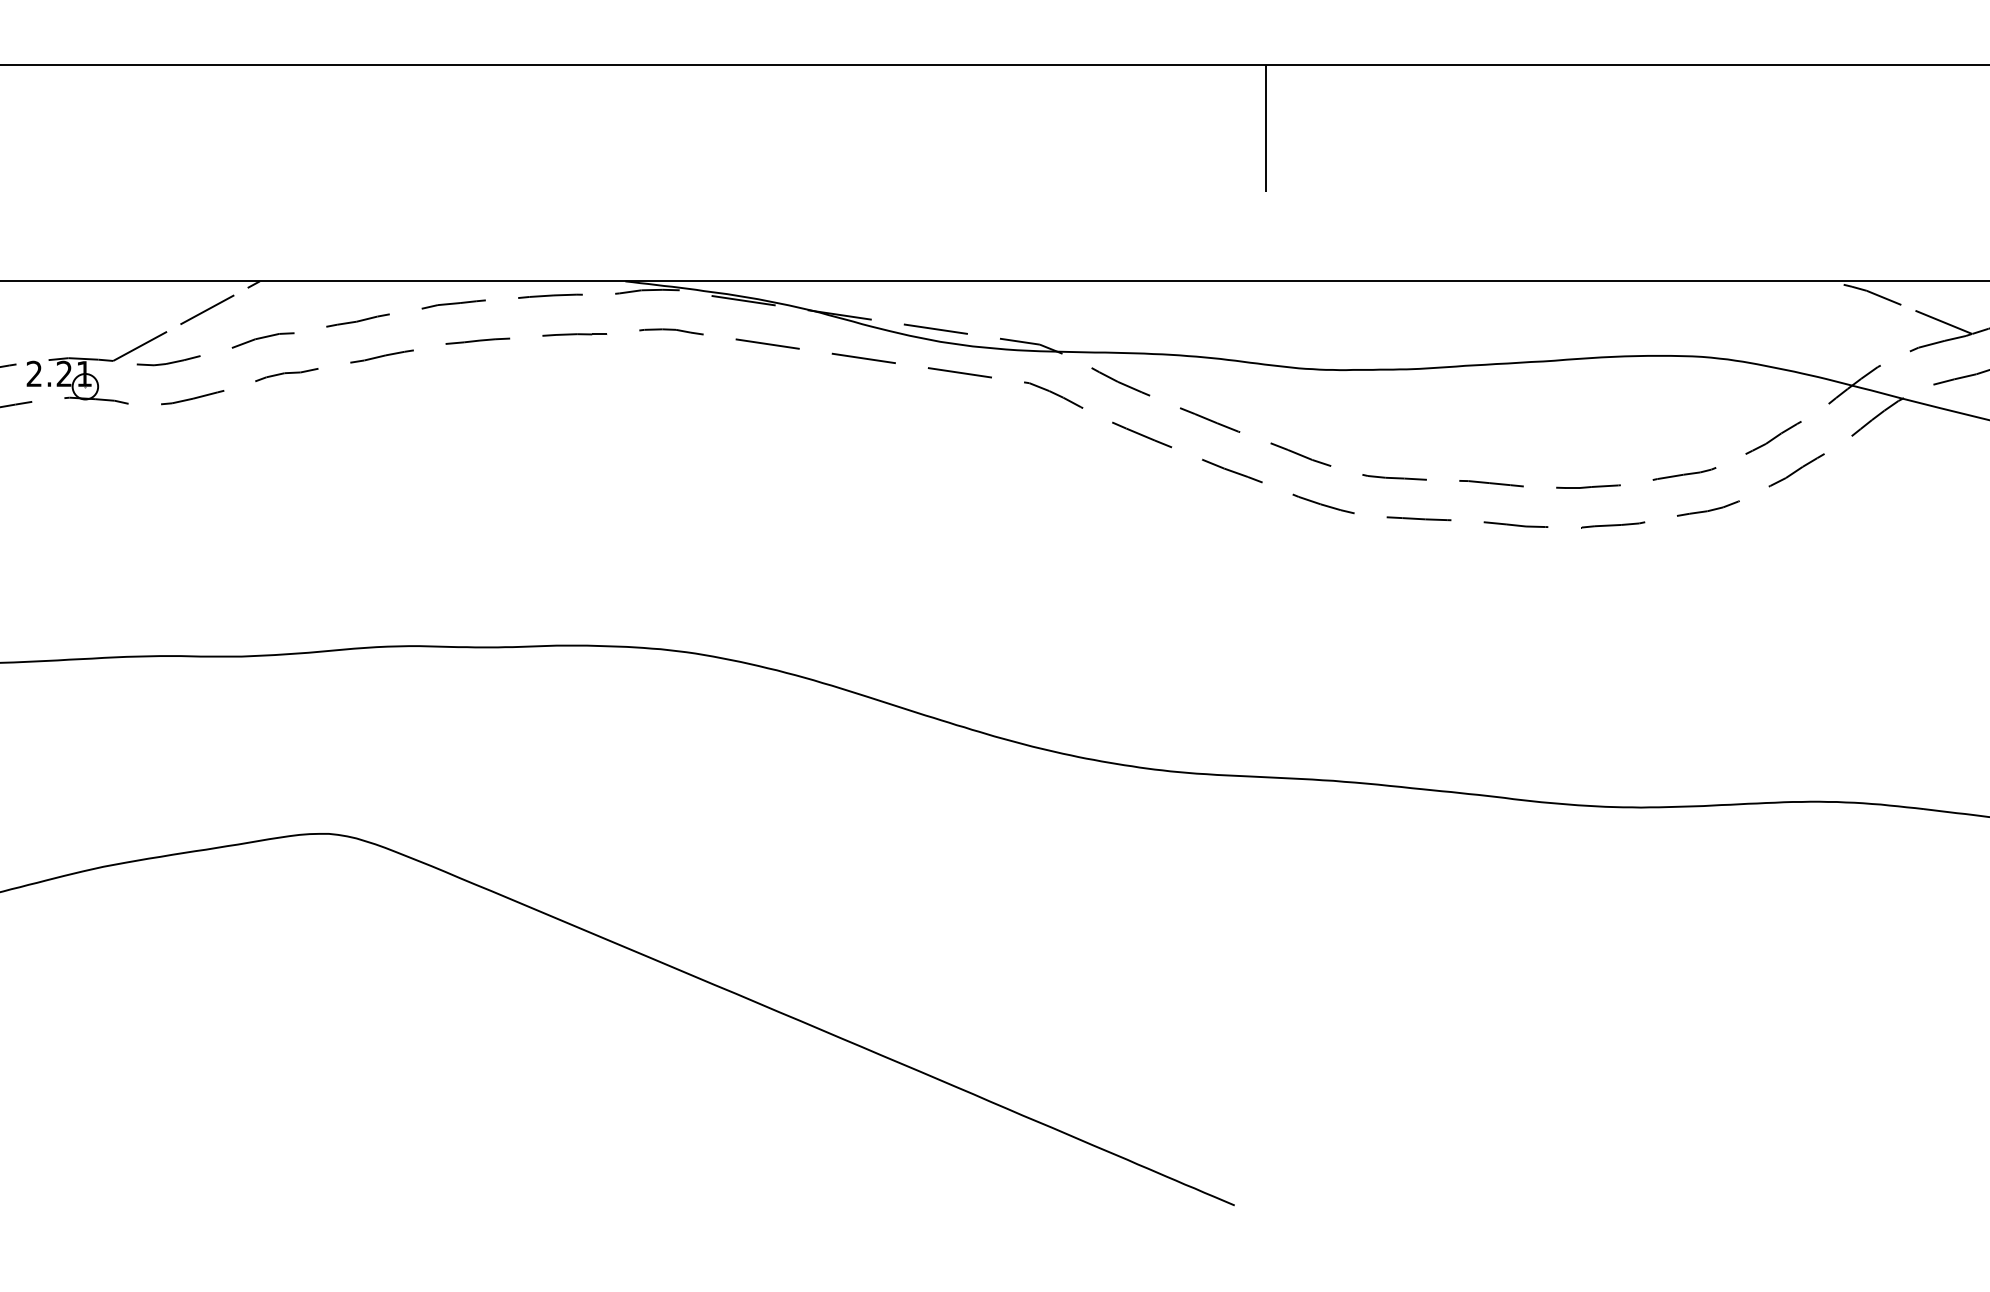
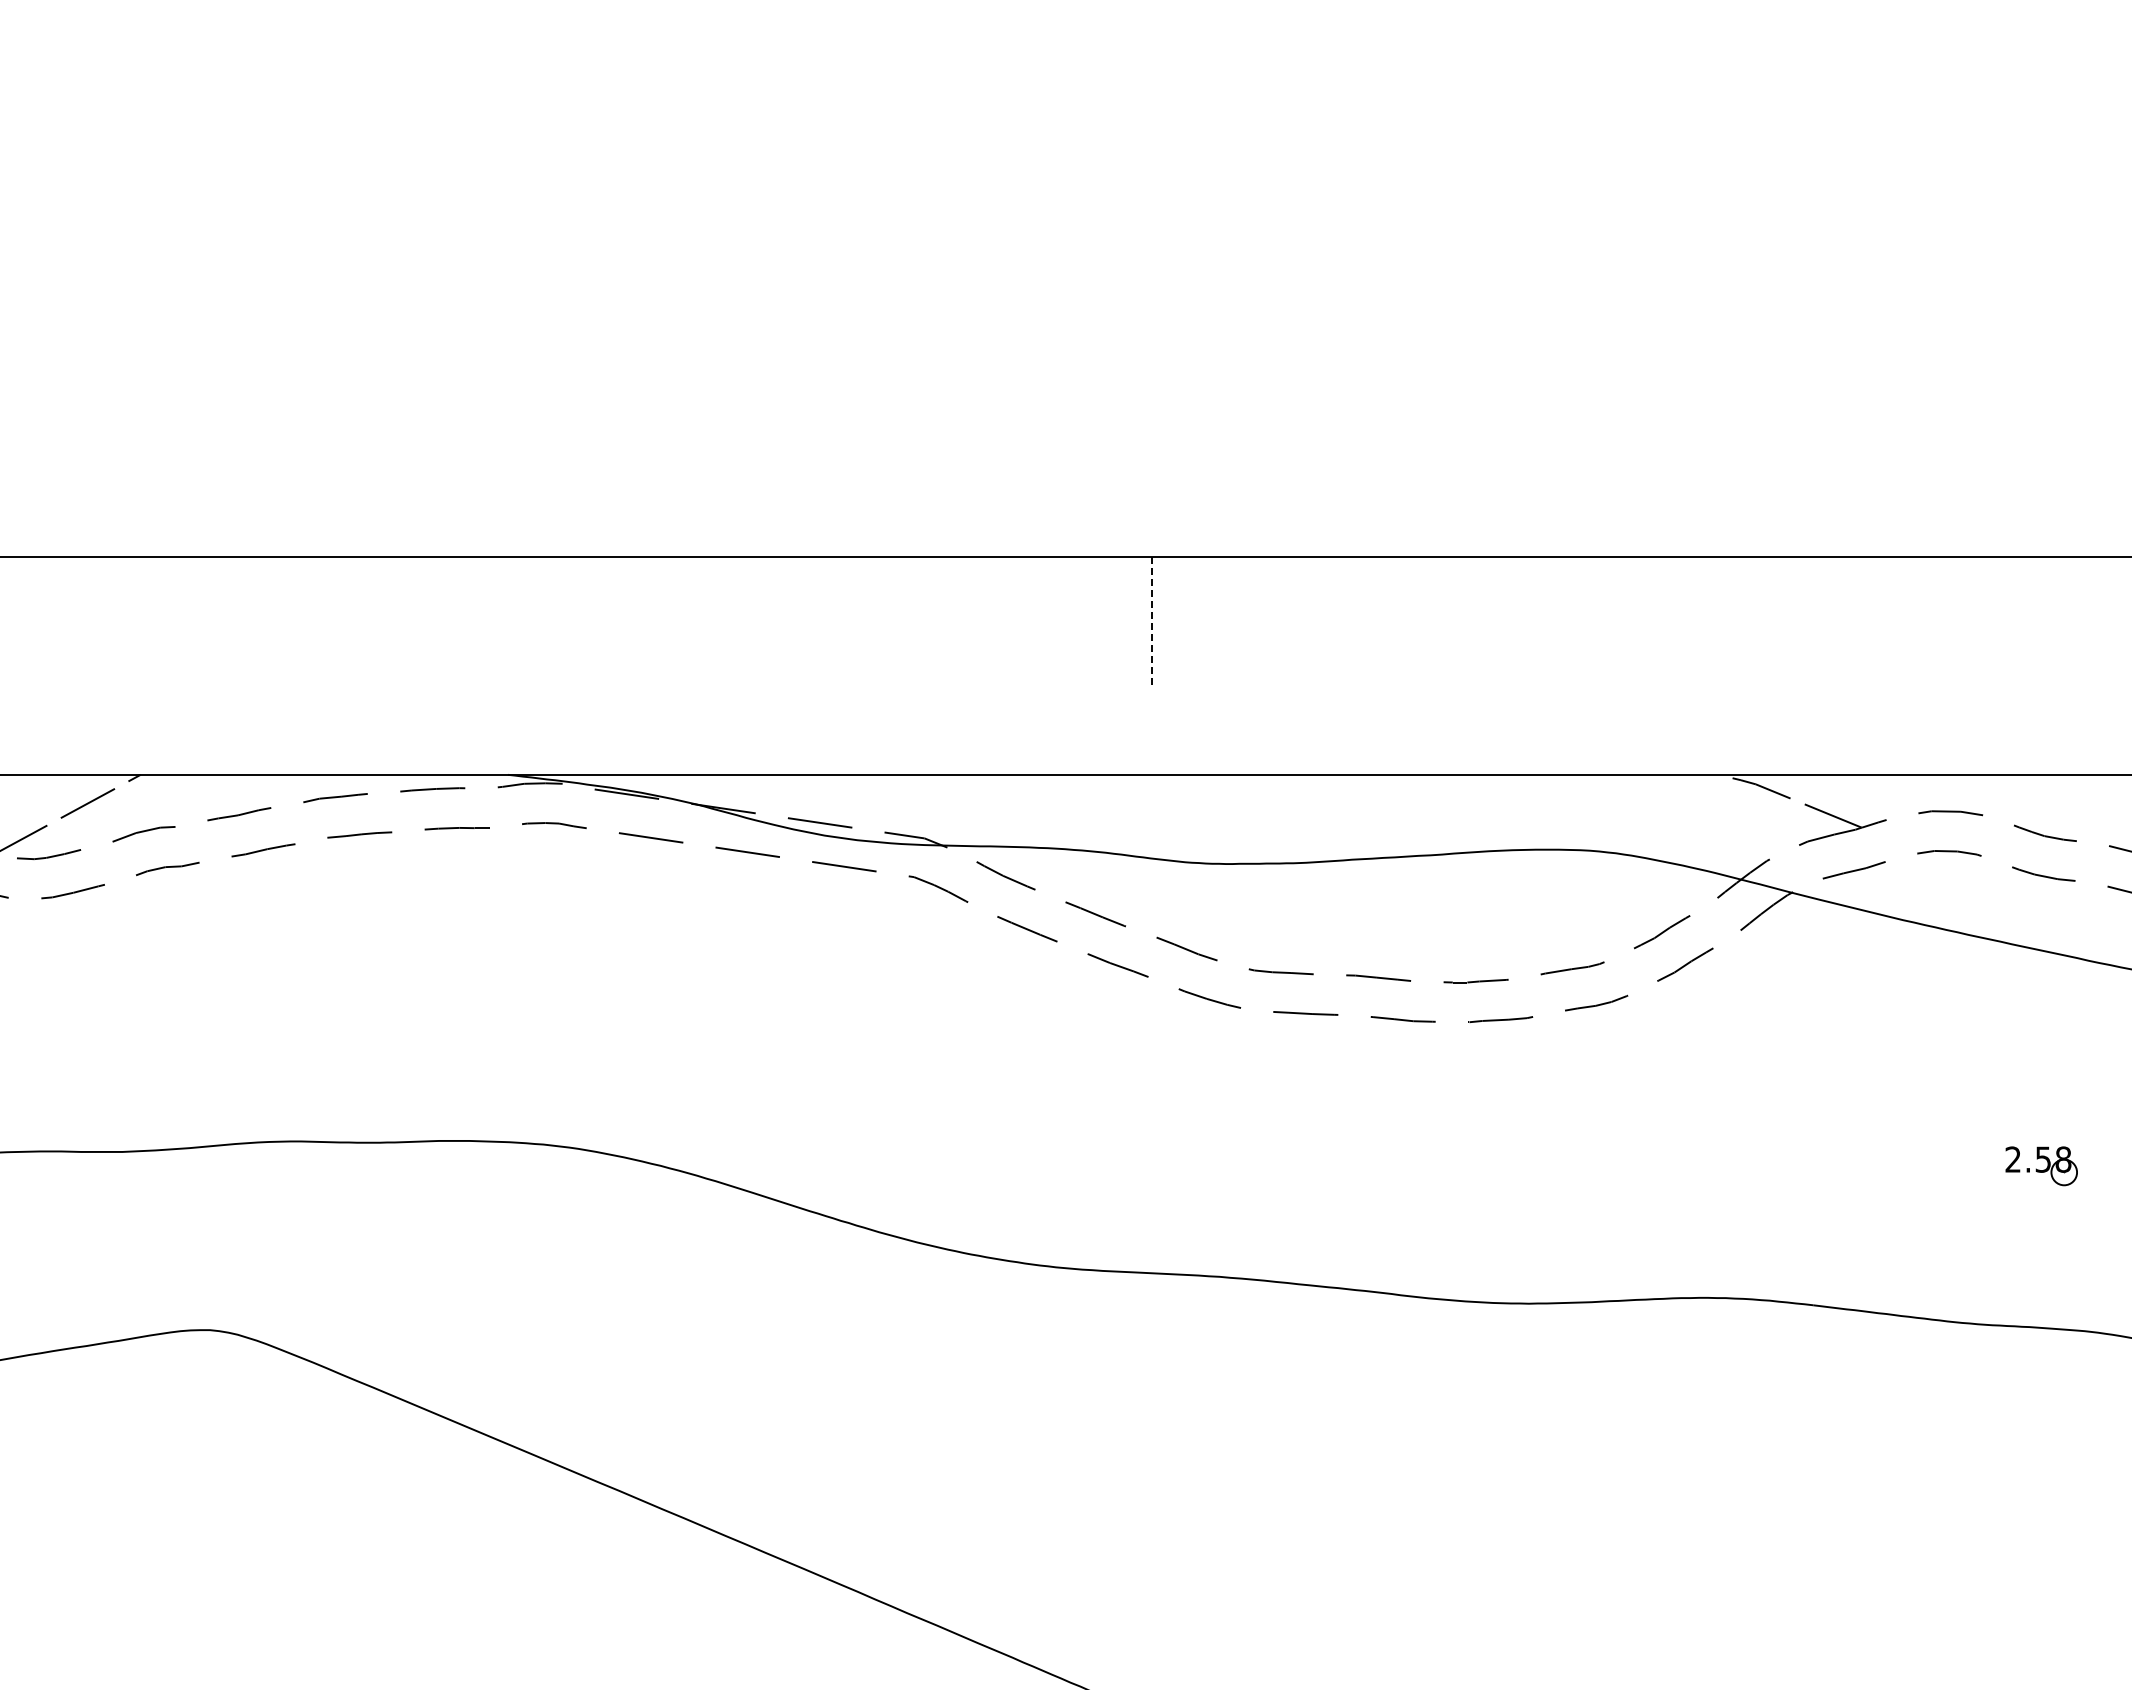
line: (1266, 127) -> (1152, 620), solid -> dashed

